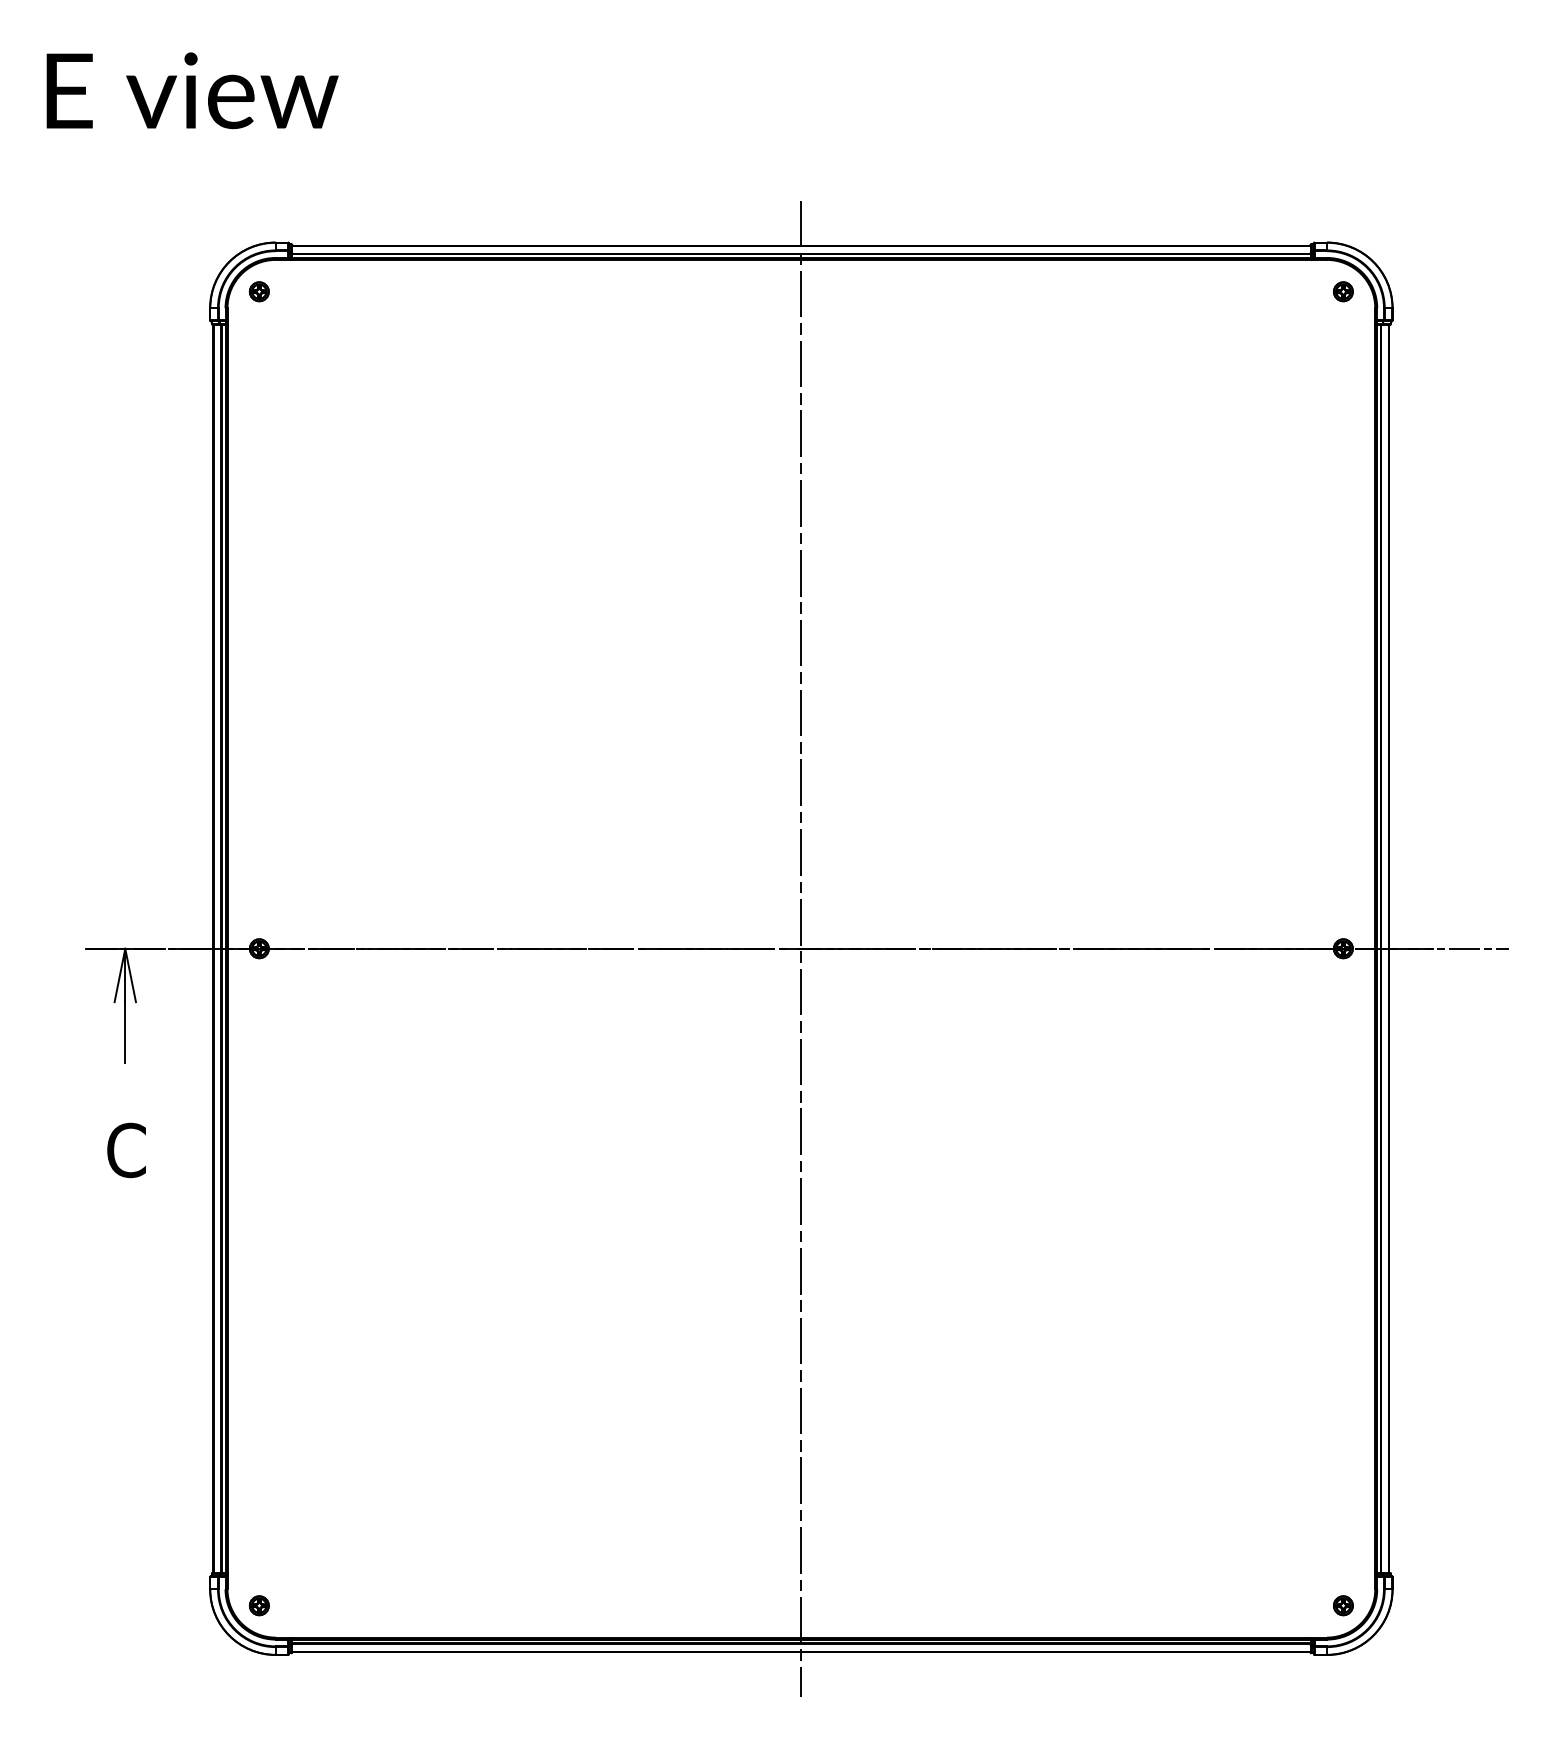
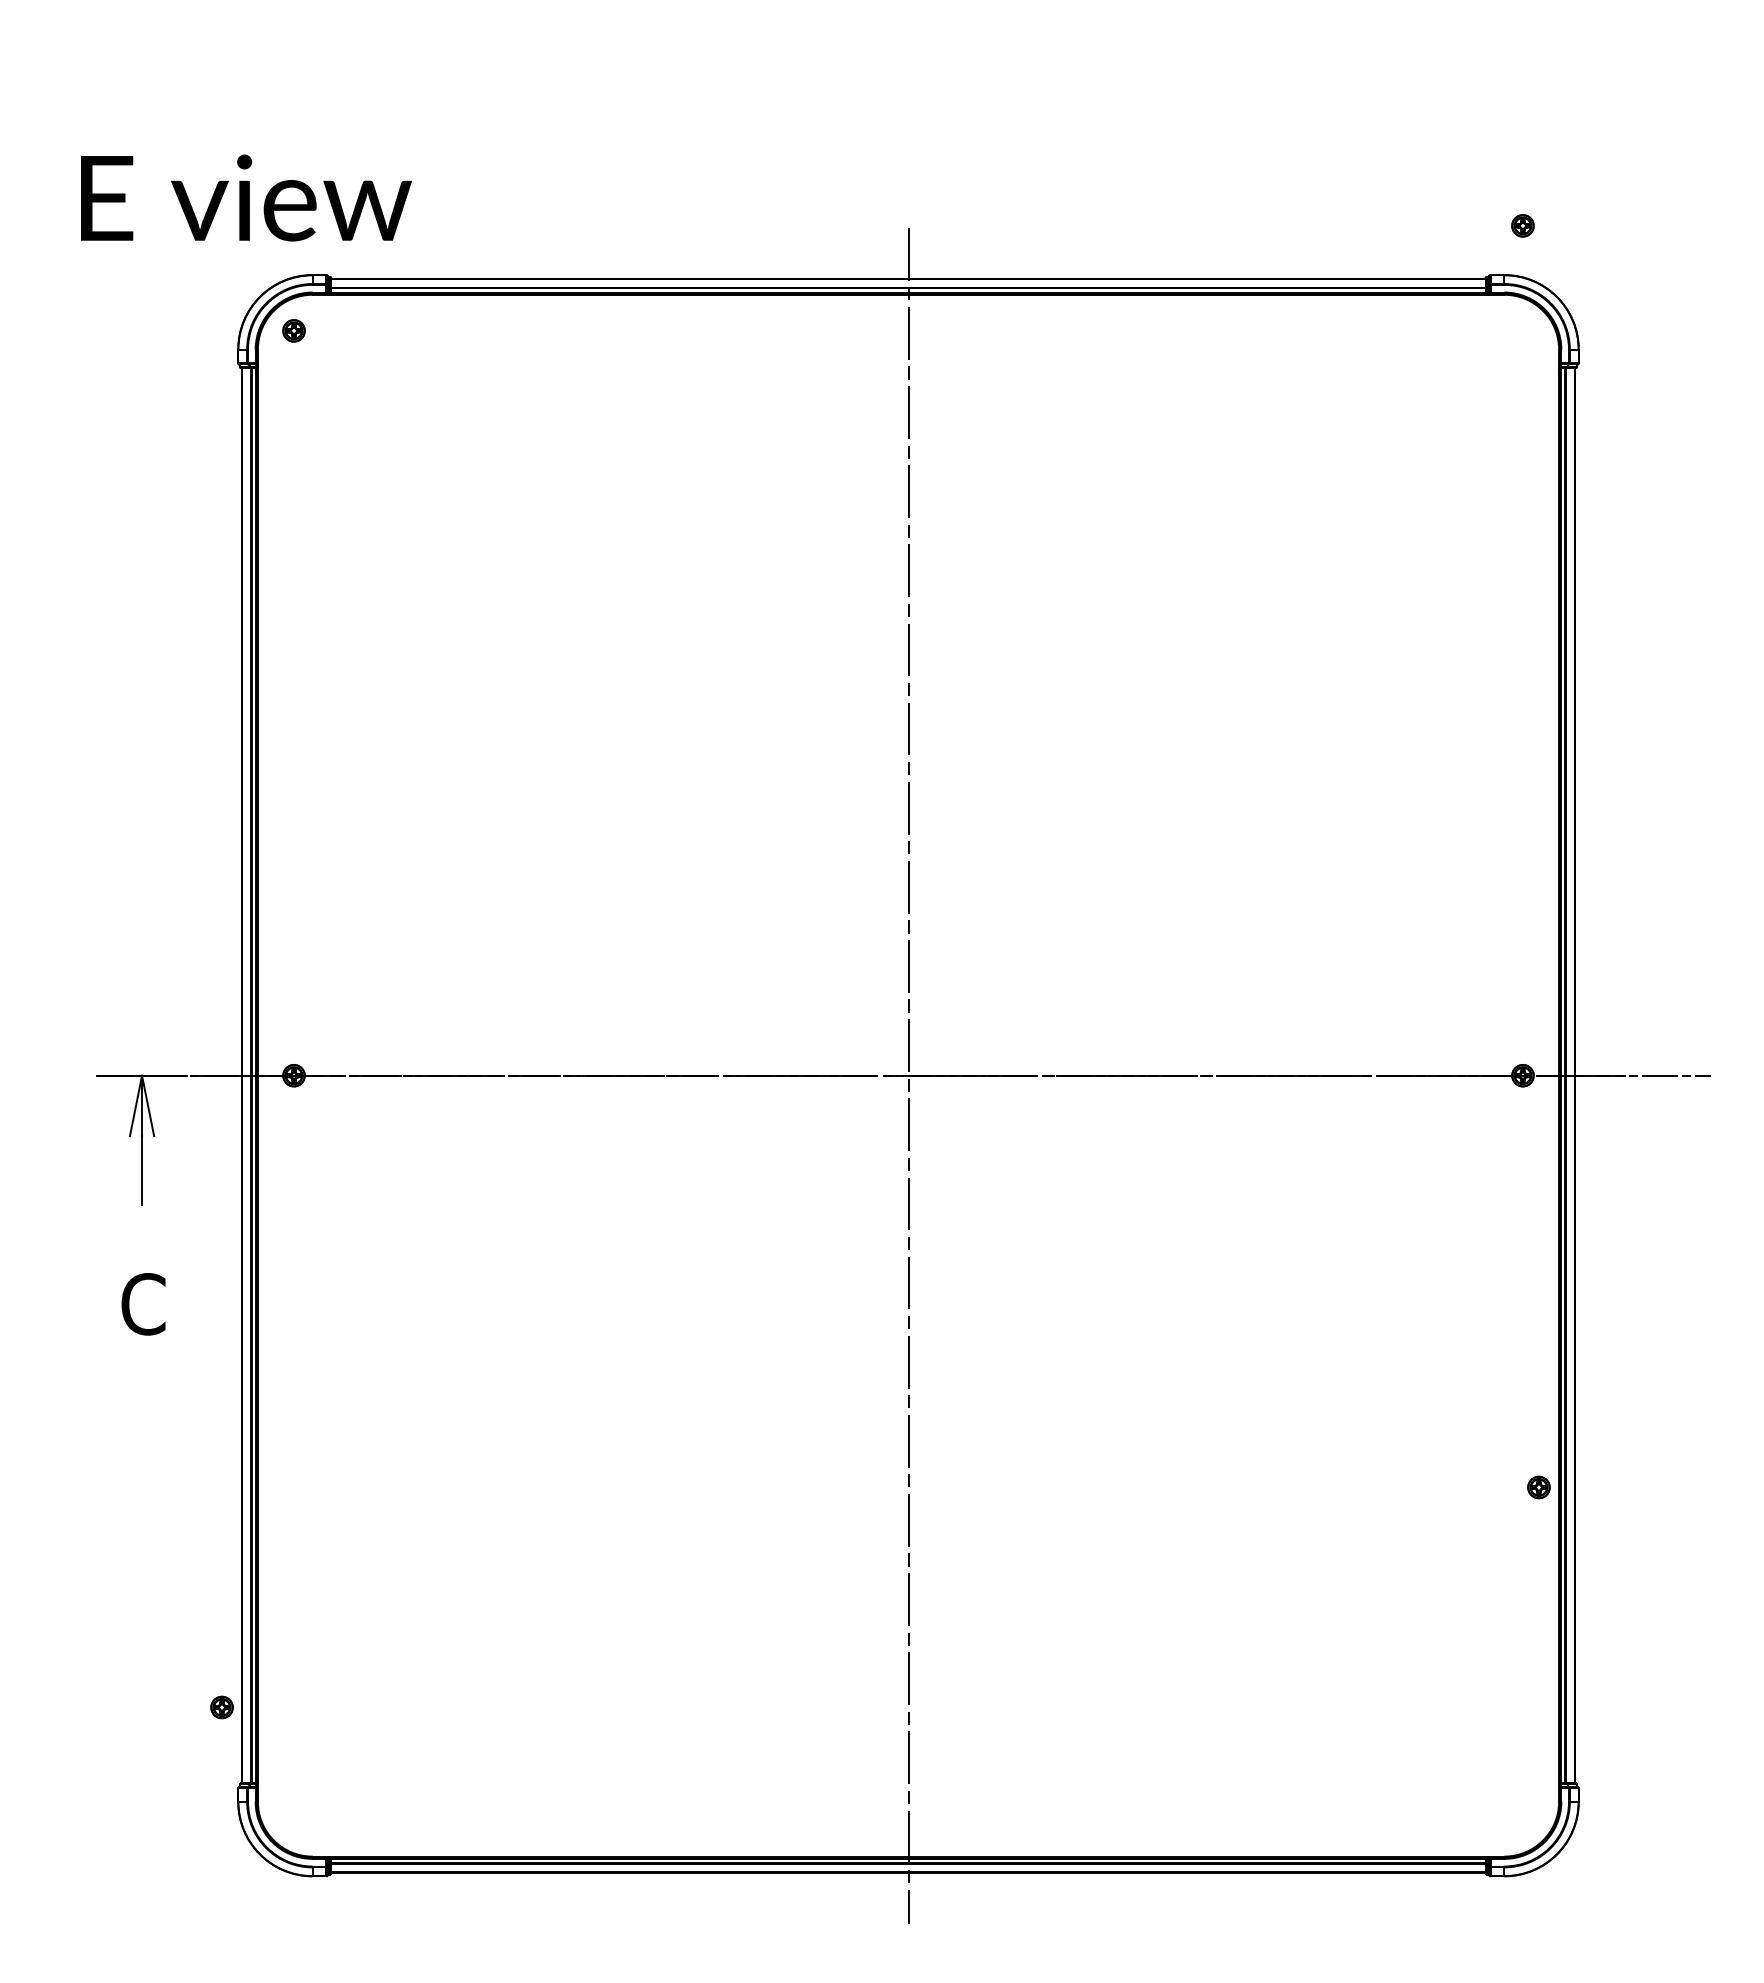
text: (192, 90) -> (246, 197), moved
part: (1342, 291) -> (1522, 225), moved
part: (258, 1605) -> (221, 1707), moved
part: (1342, 1605) -> (1538, 1487), moved

